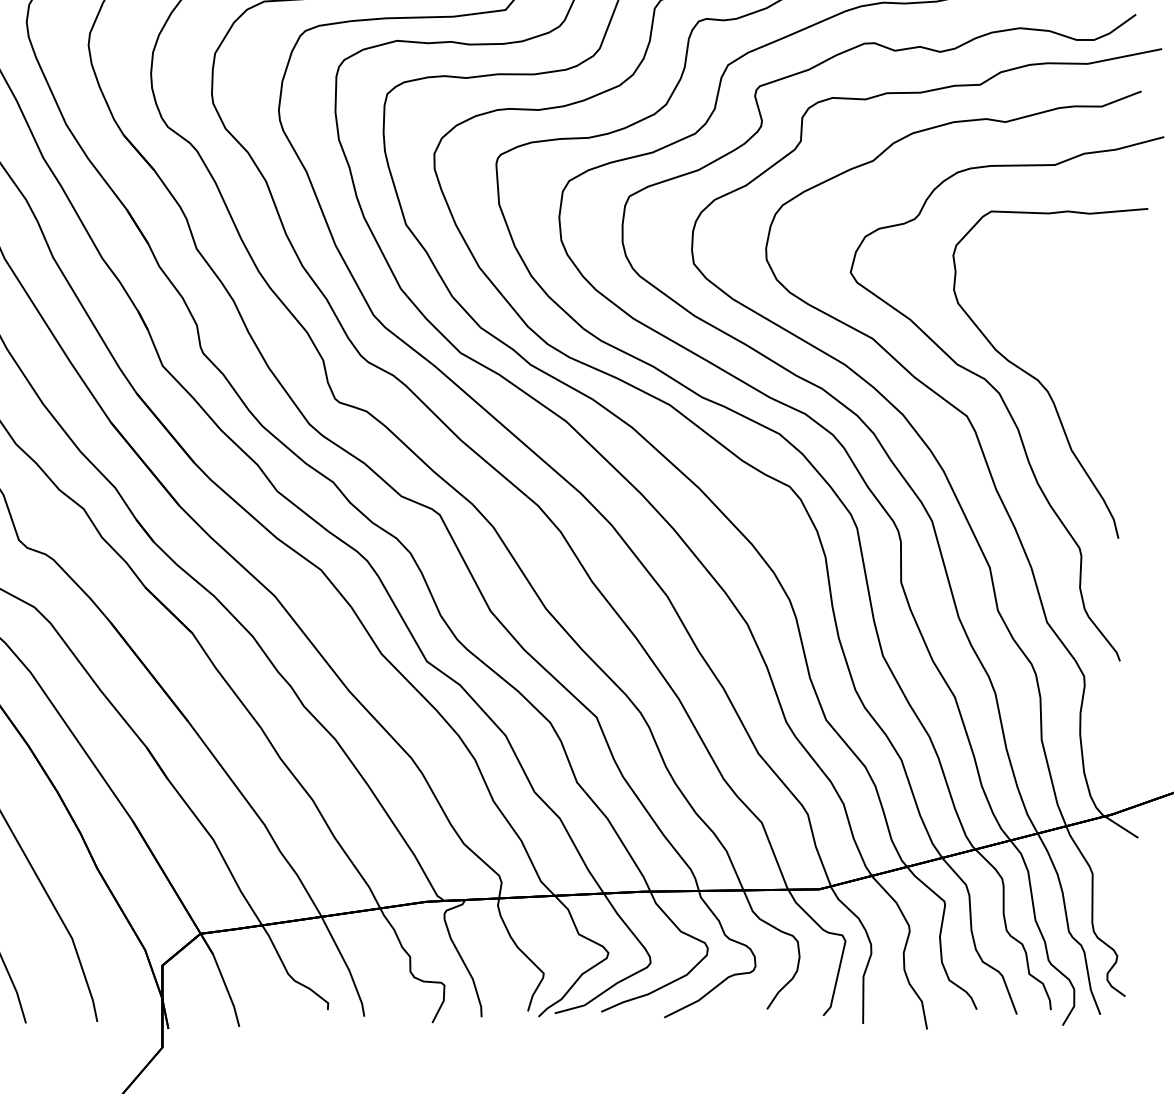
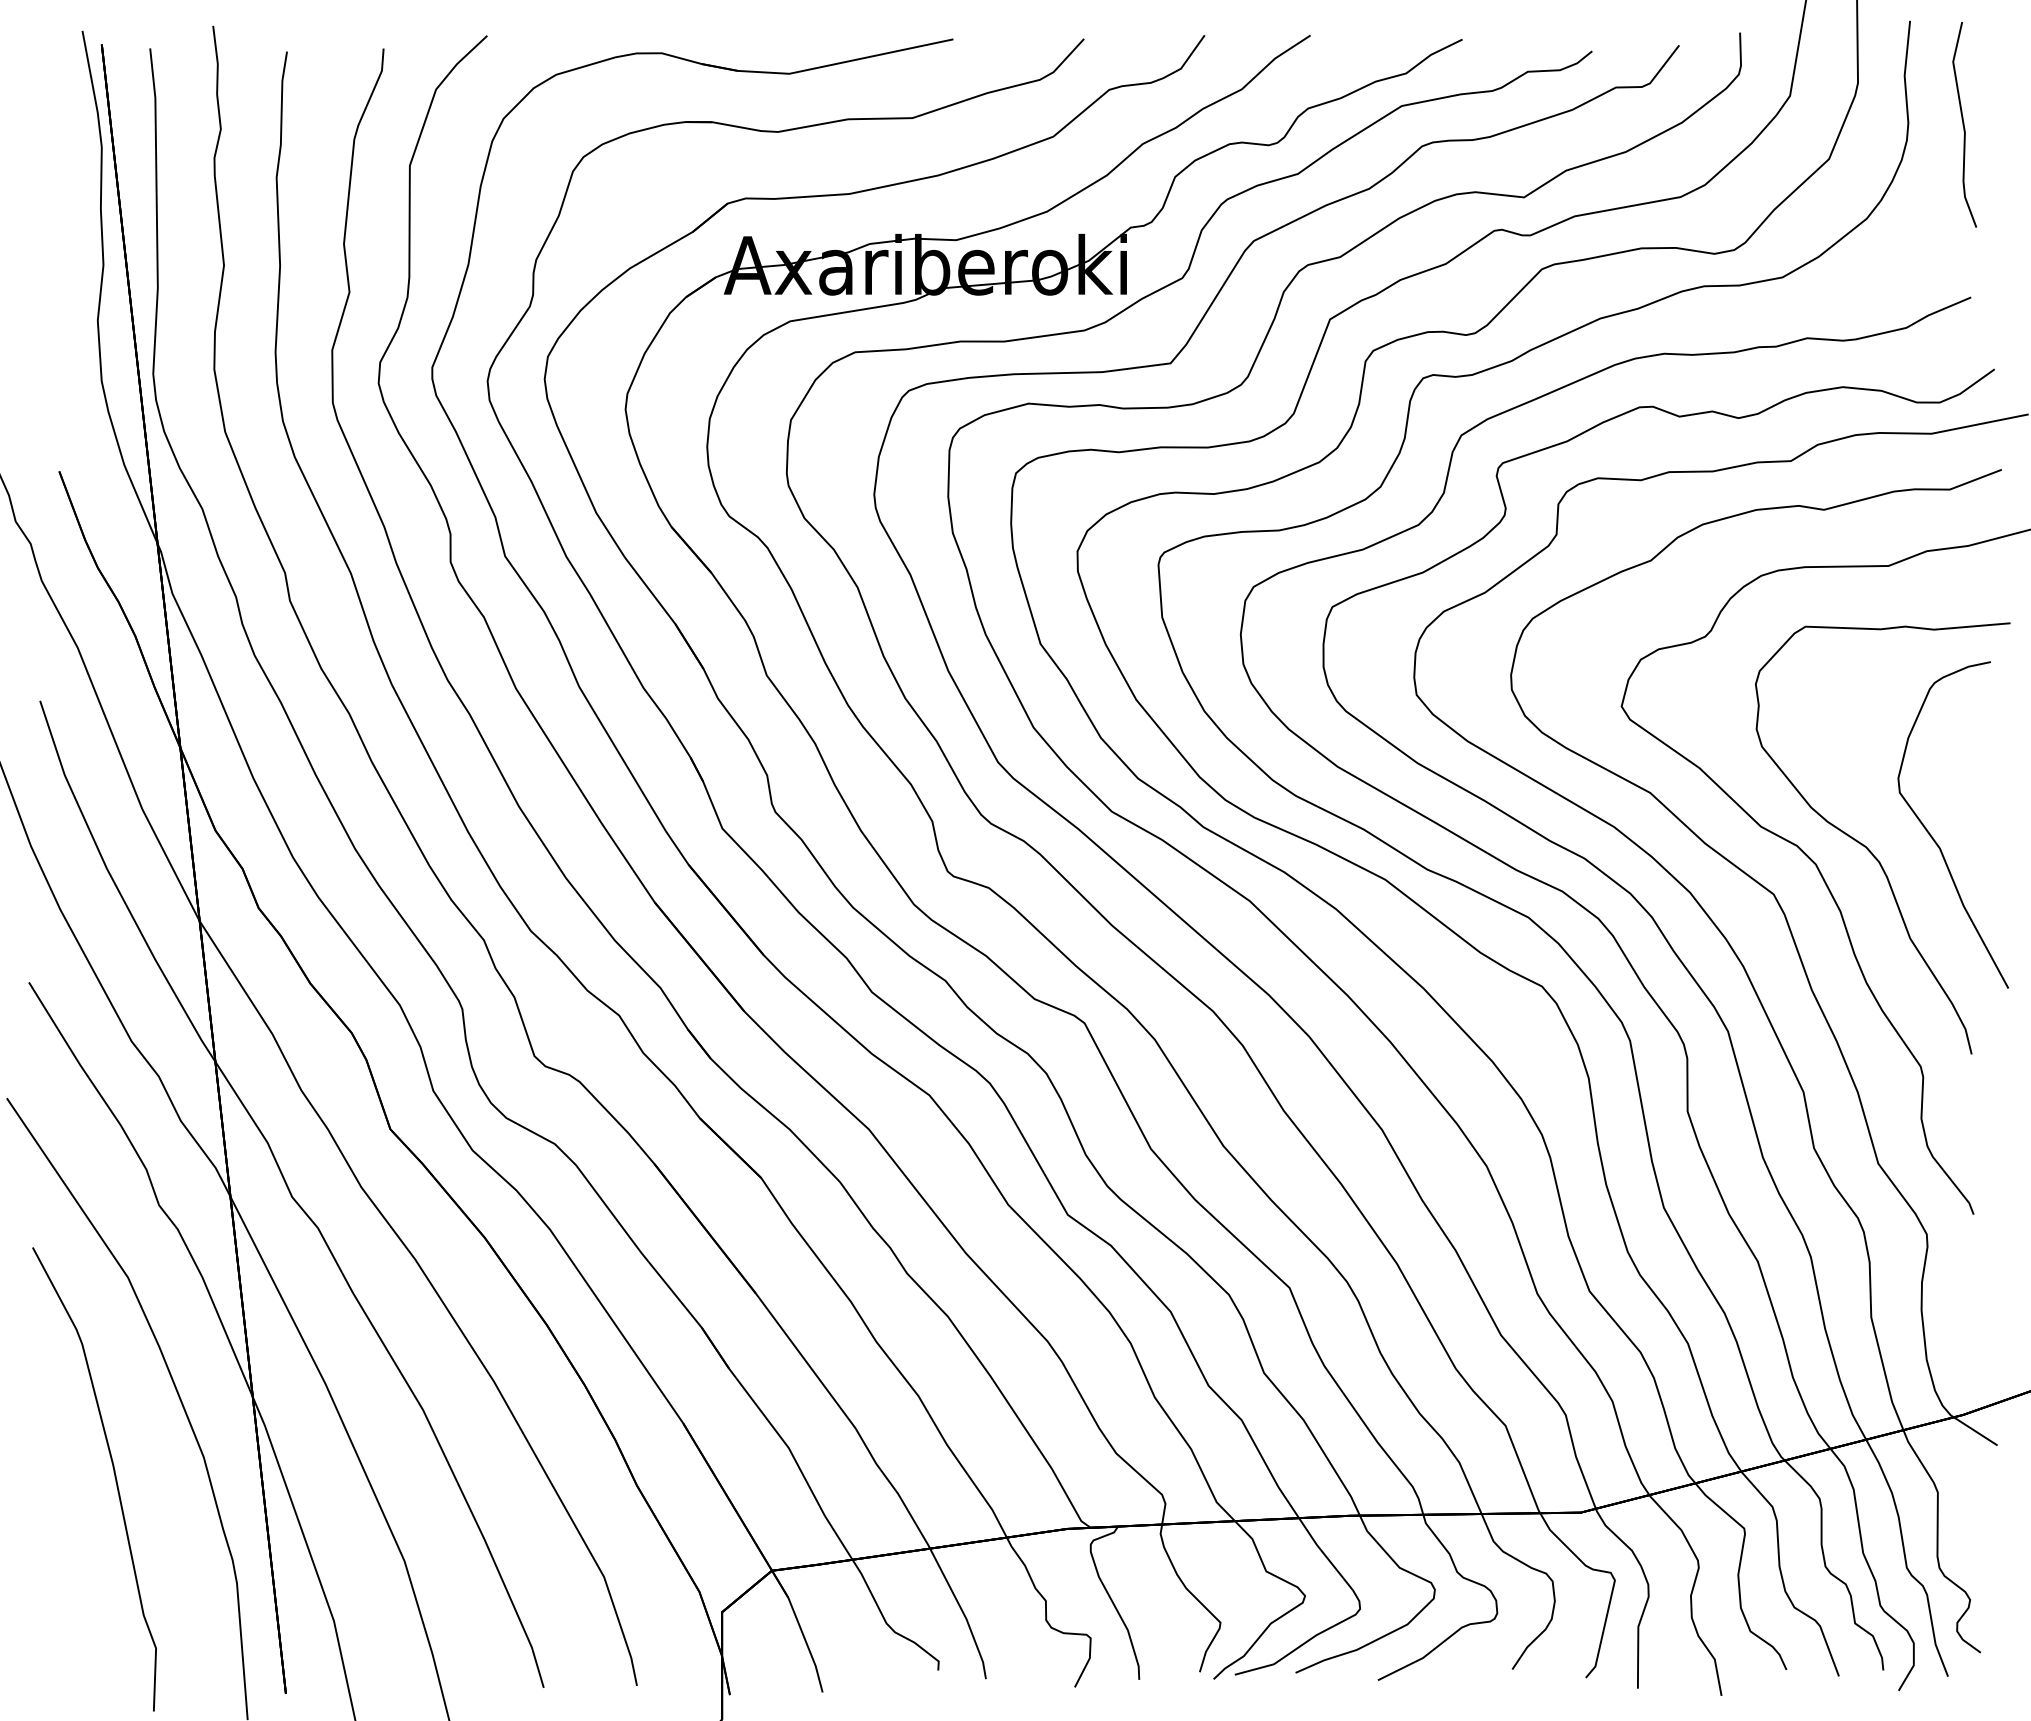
curve: (1089, 372) -> (1933, 837), added

